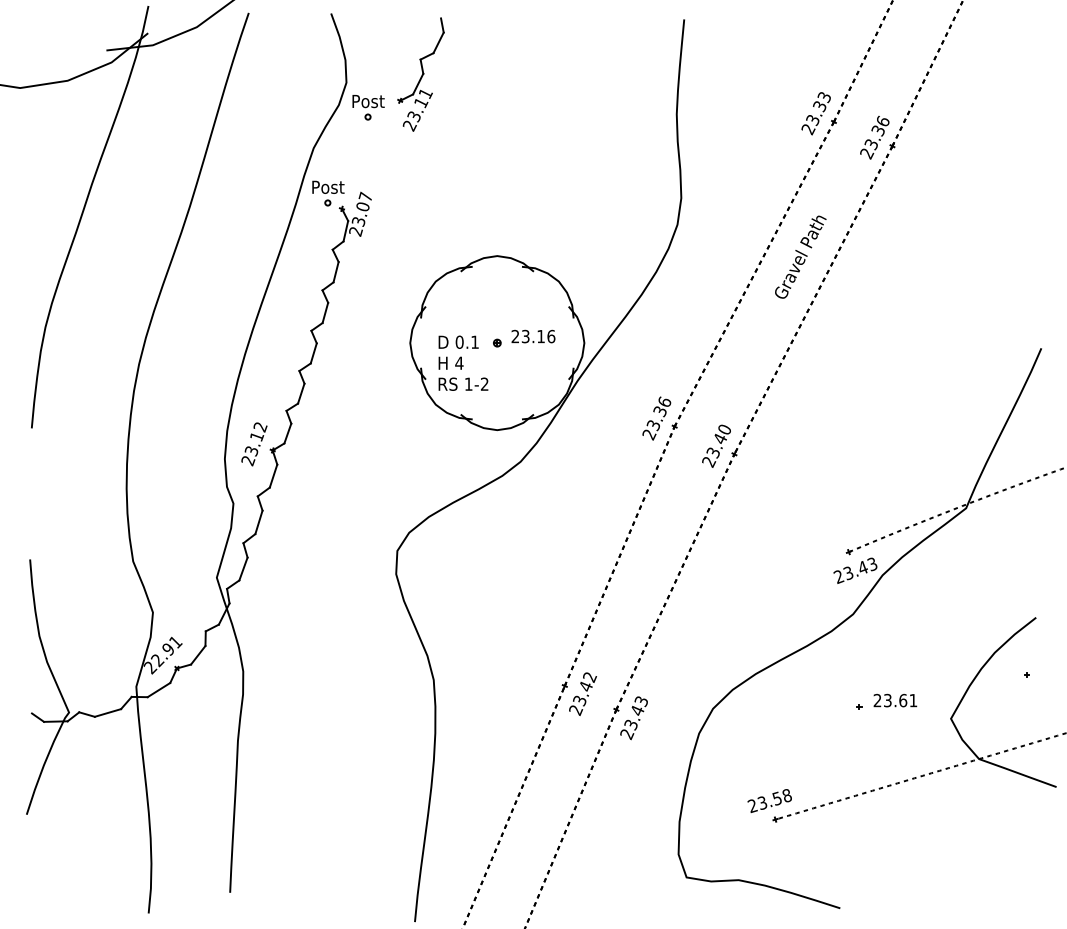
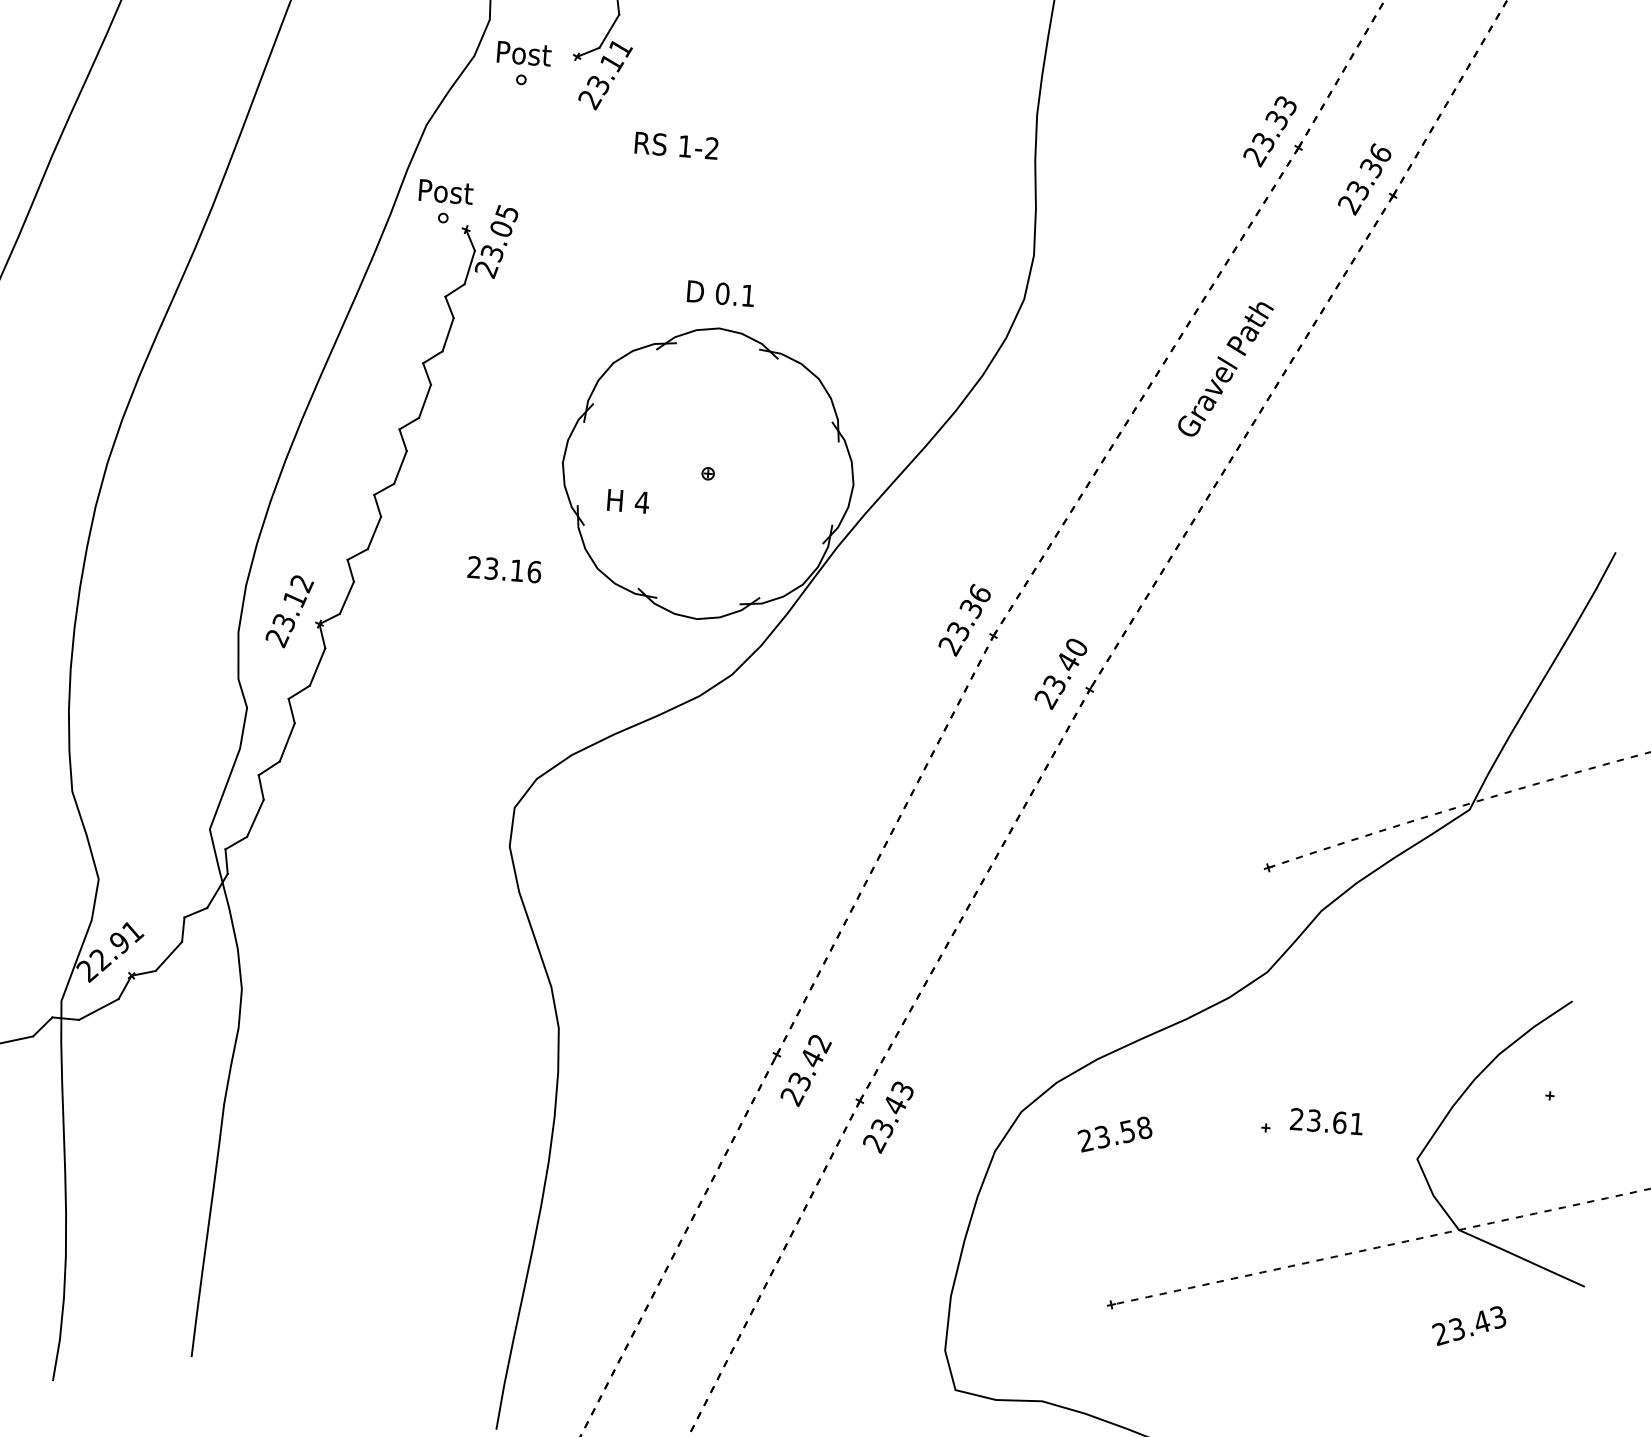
text: (365, 196) -> (506, 212), 23.07 -> 23.05
text: (533, 336) -> (504, 569), moved
text: (458, 341) -> (720, 292), moved
text: (463, 383) -> (676, 144), moved
text: (855, 570) -> (1469, 1325), moved
text: (769, 800) -> (1114, 1133), moved

